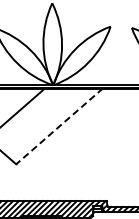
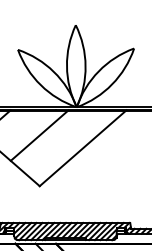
line: (59, 126) -> (83, 148), dashed -> solid

